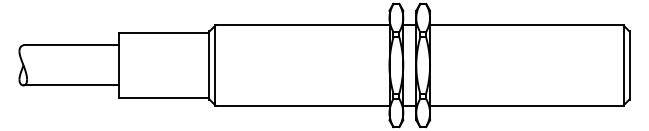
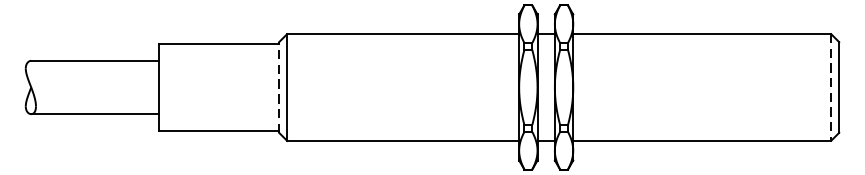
line: (209, 65) -> (279, 87), solid -> dashed
line: (623, 65) -> (831, 87), solid -> dashed

